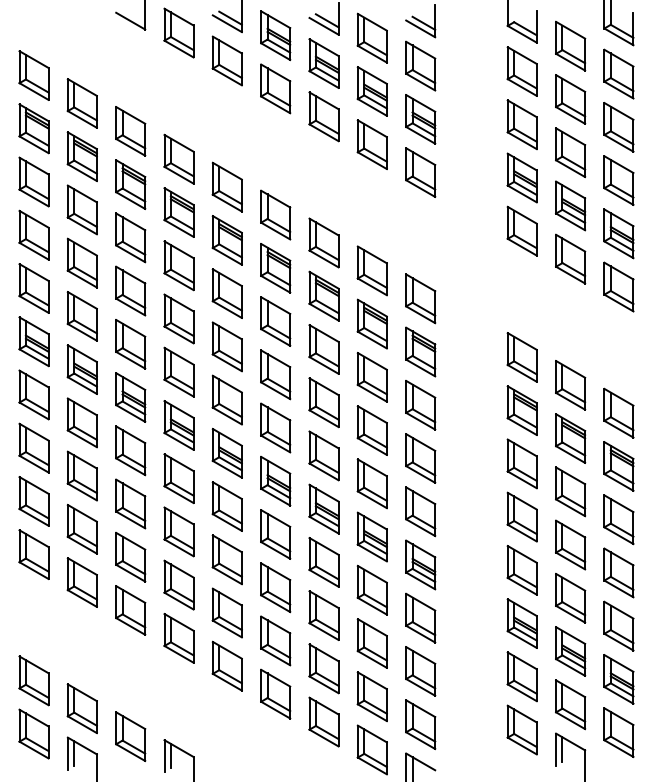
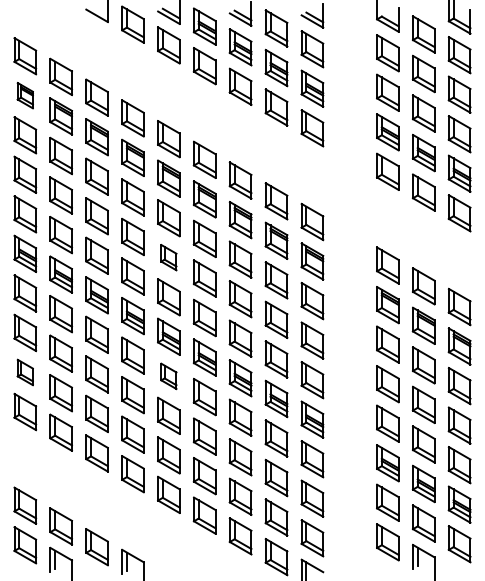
part: (34, 128) -> (25, 95), size x0.7
part: (226, 346) -> (168, 257), size x0.7
part: (34, 501) -> (25, 372), size x0.7
part: (226, 506) -> (168, 376), size x0.7

